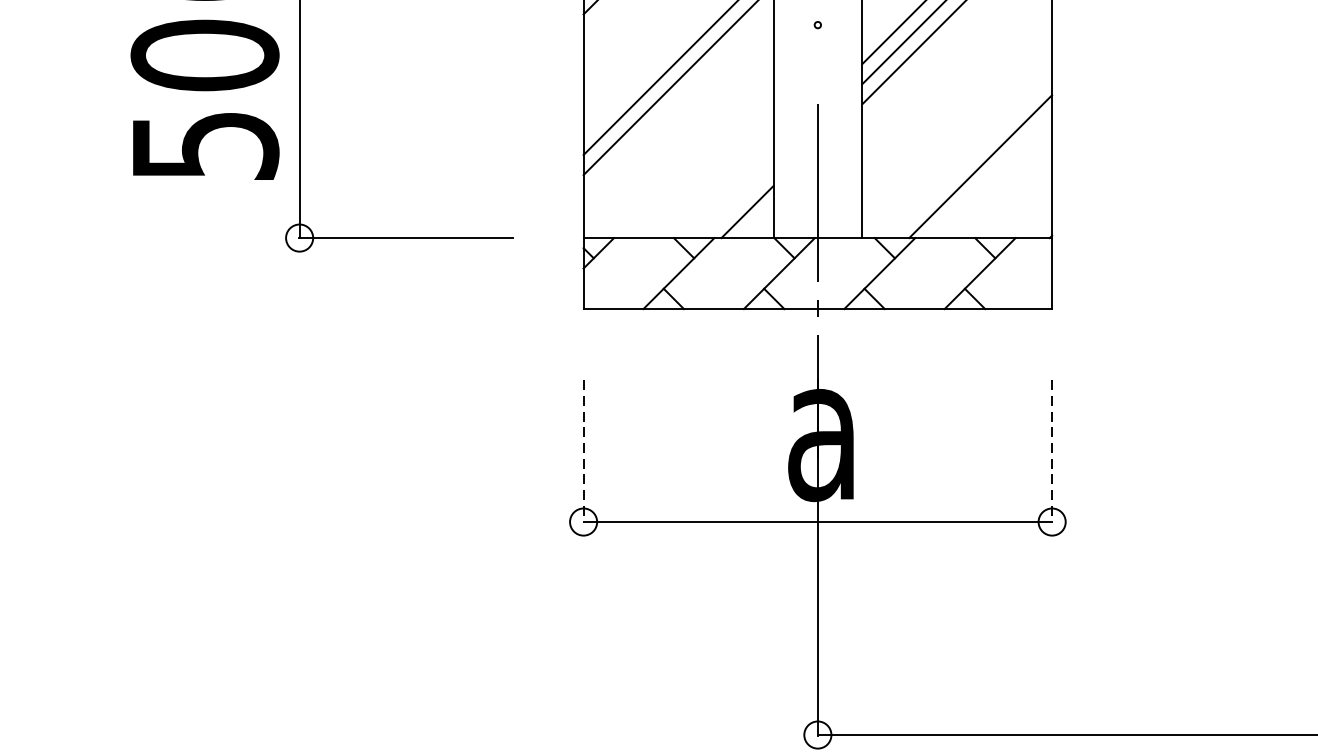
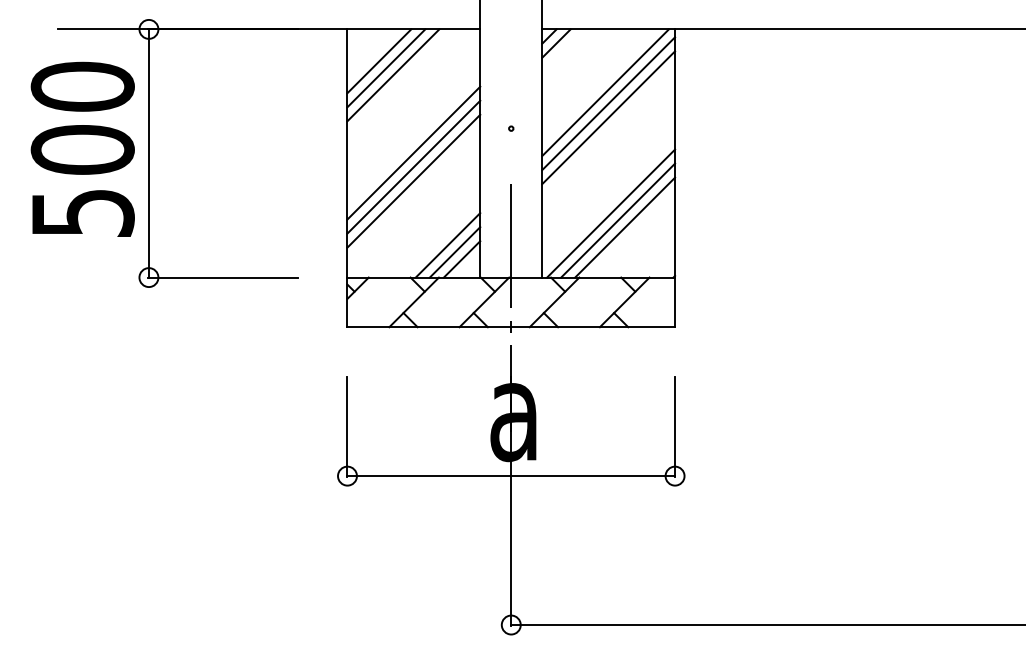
line: (678, 99) -> (413, 180), added
line: (961, 146) -> (611, 213), added
line: (971, 156) -> (618, 220), added
line: (726, 192) -> (447, 245), added
line: (736, 202) -> (454, 252), added
line: (583, 451) -> (347, 426), dashed -> solid
line: (1052, 451) -> (675, 426), dashed -> solid

